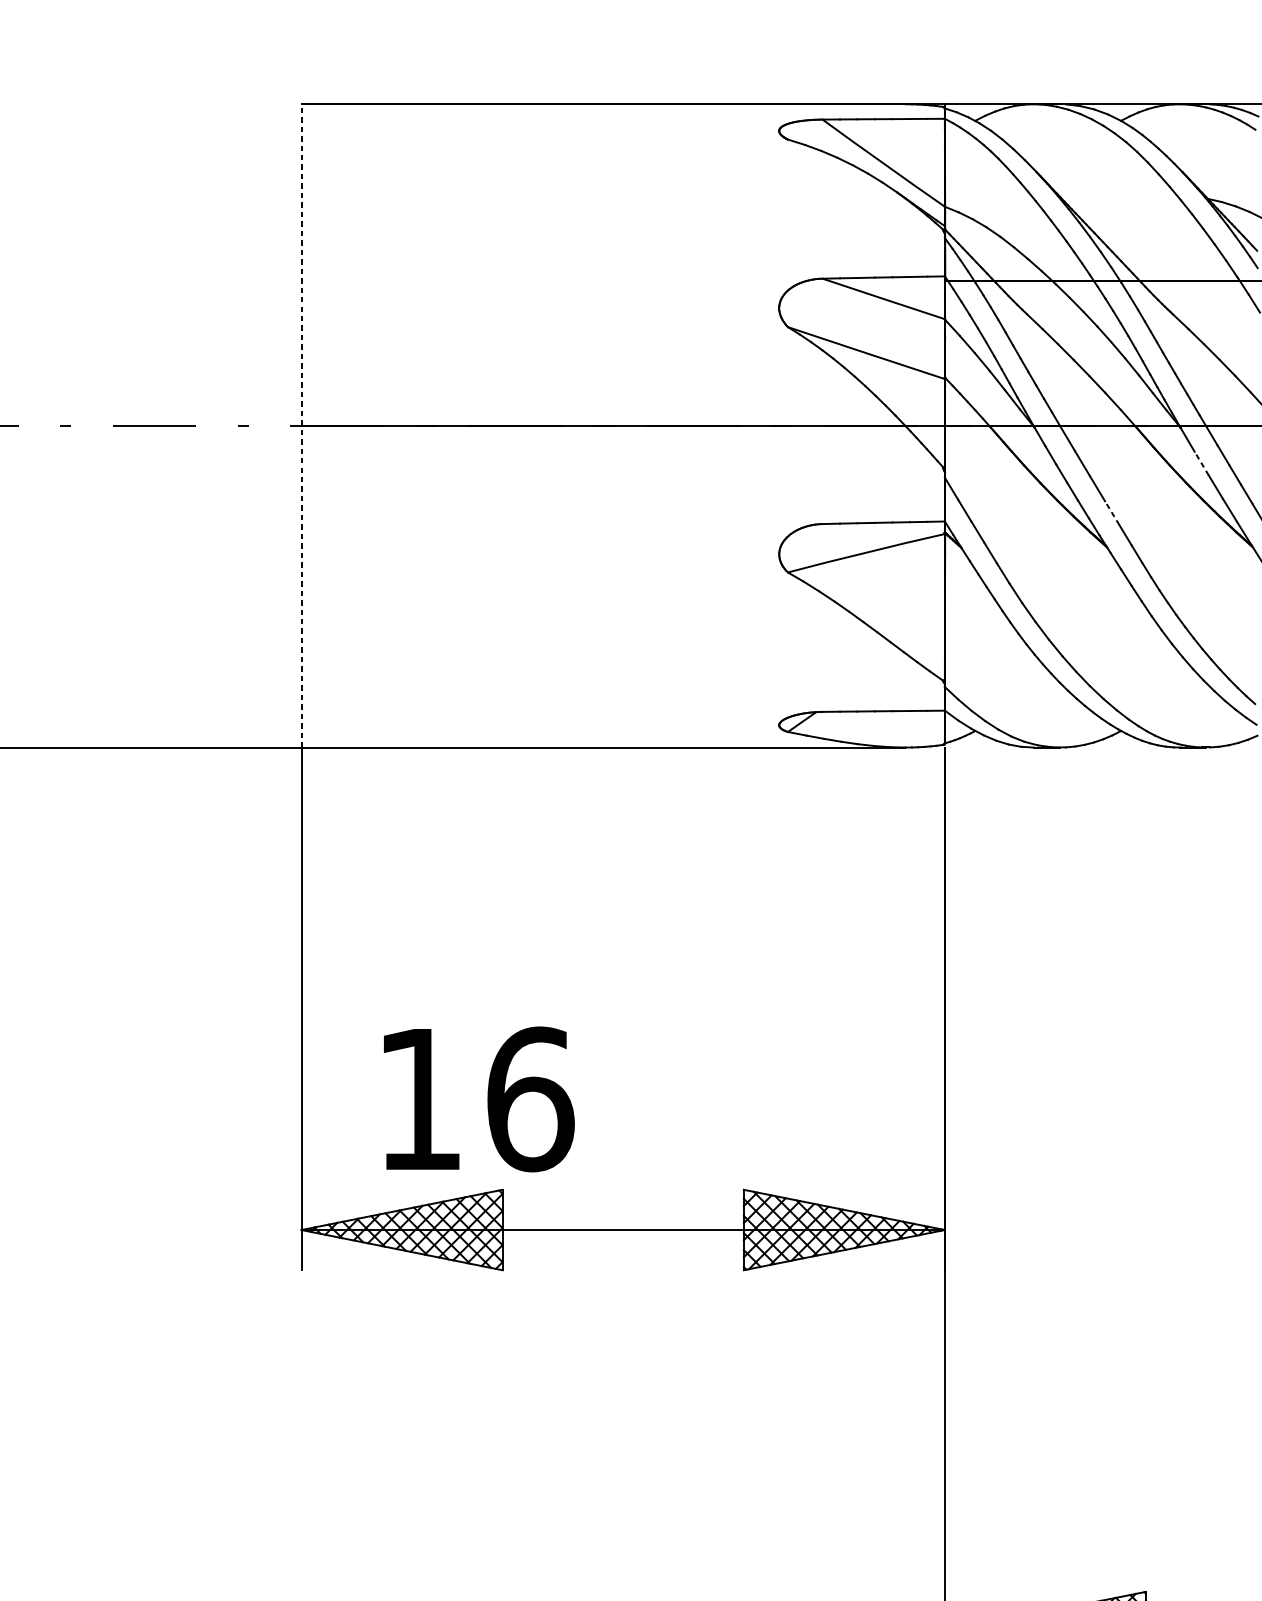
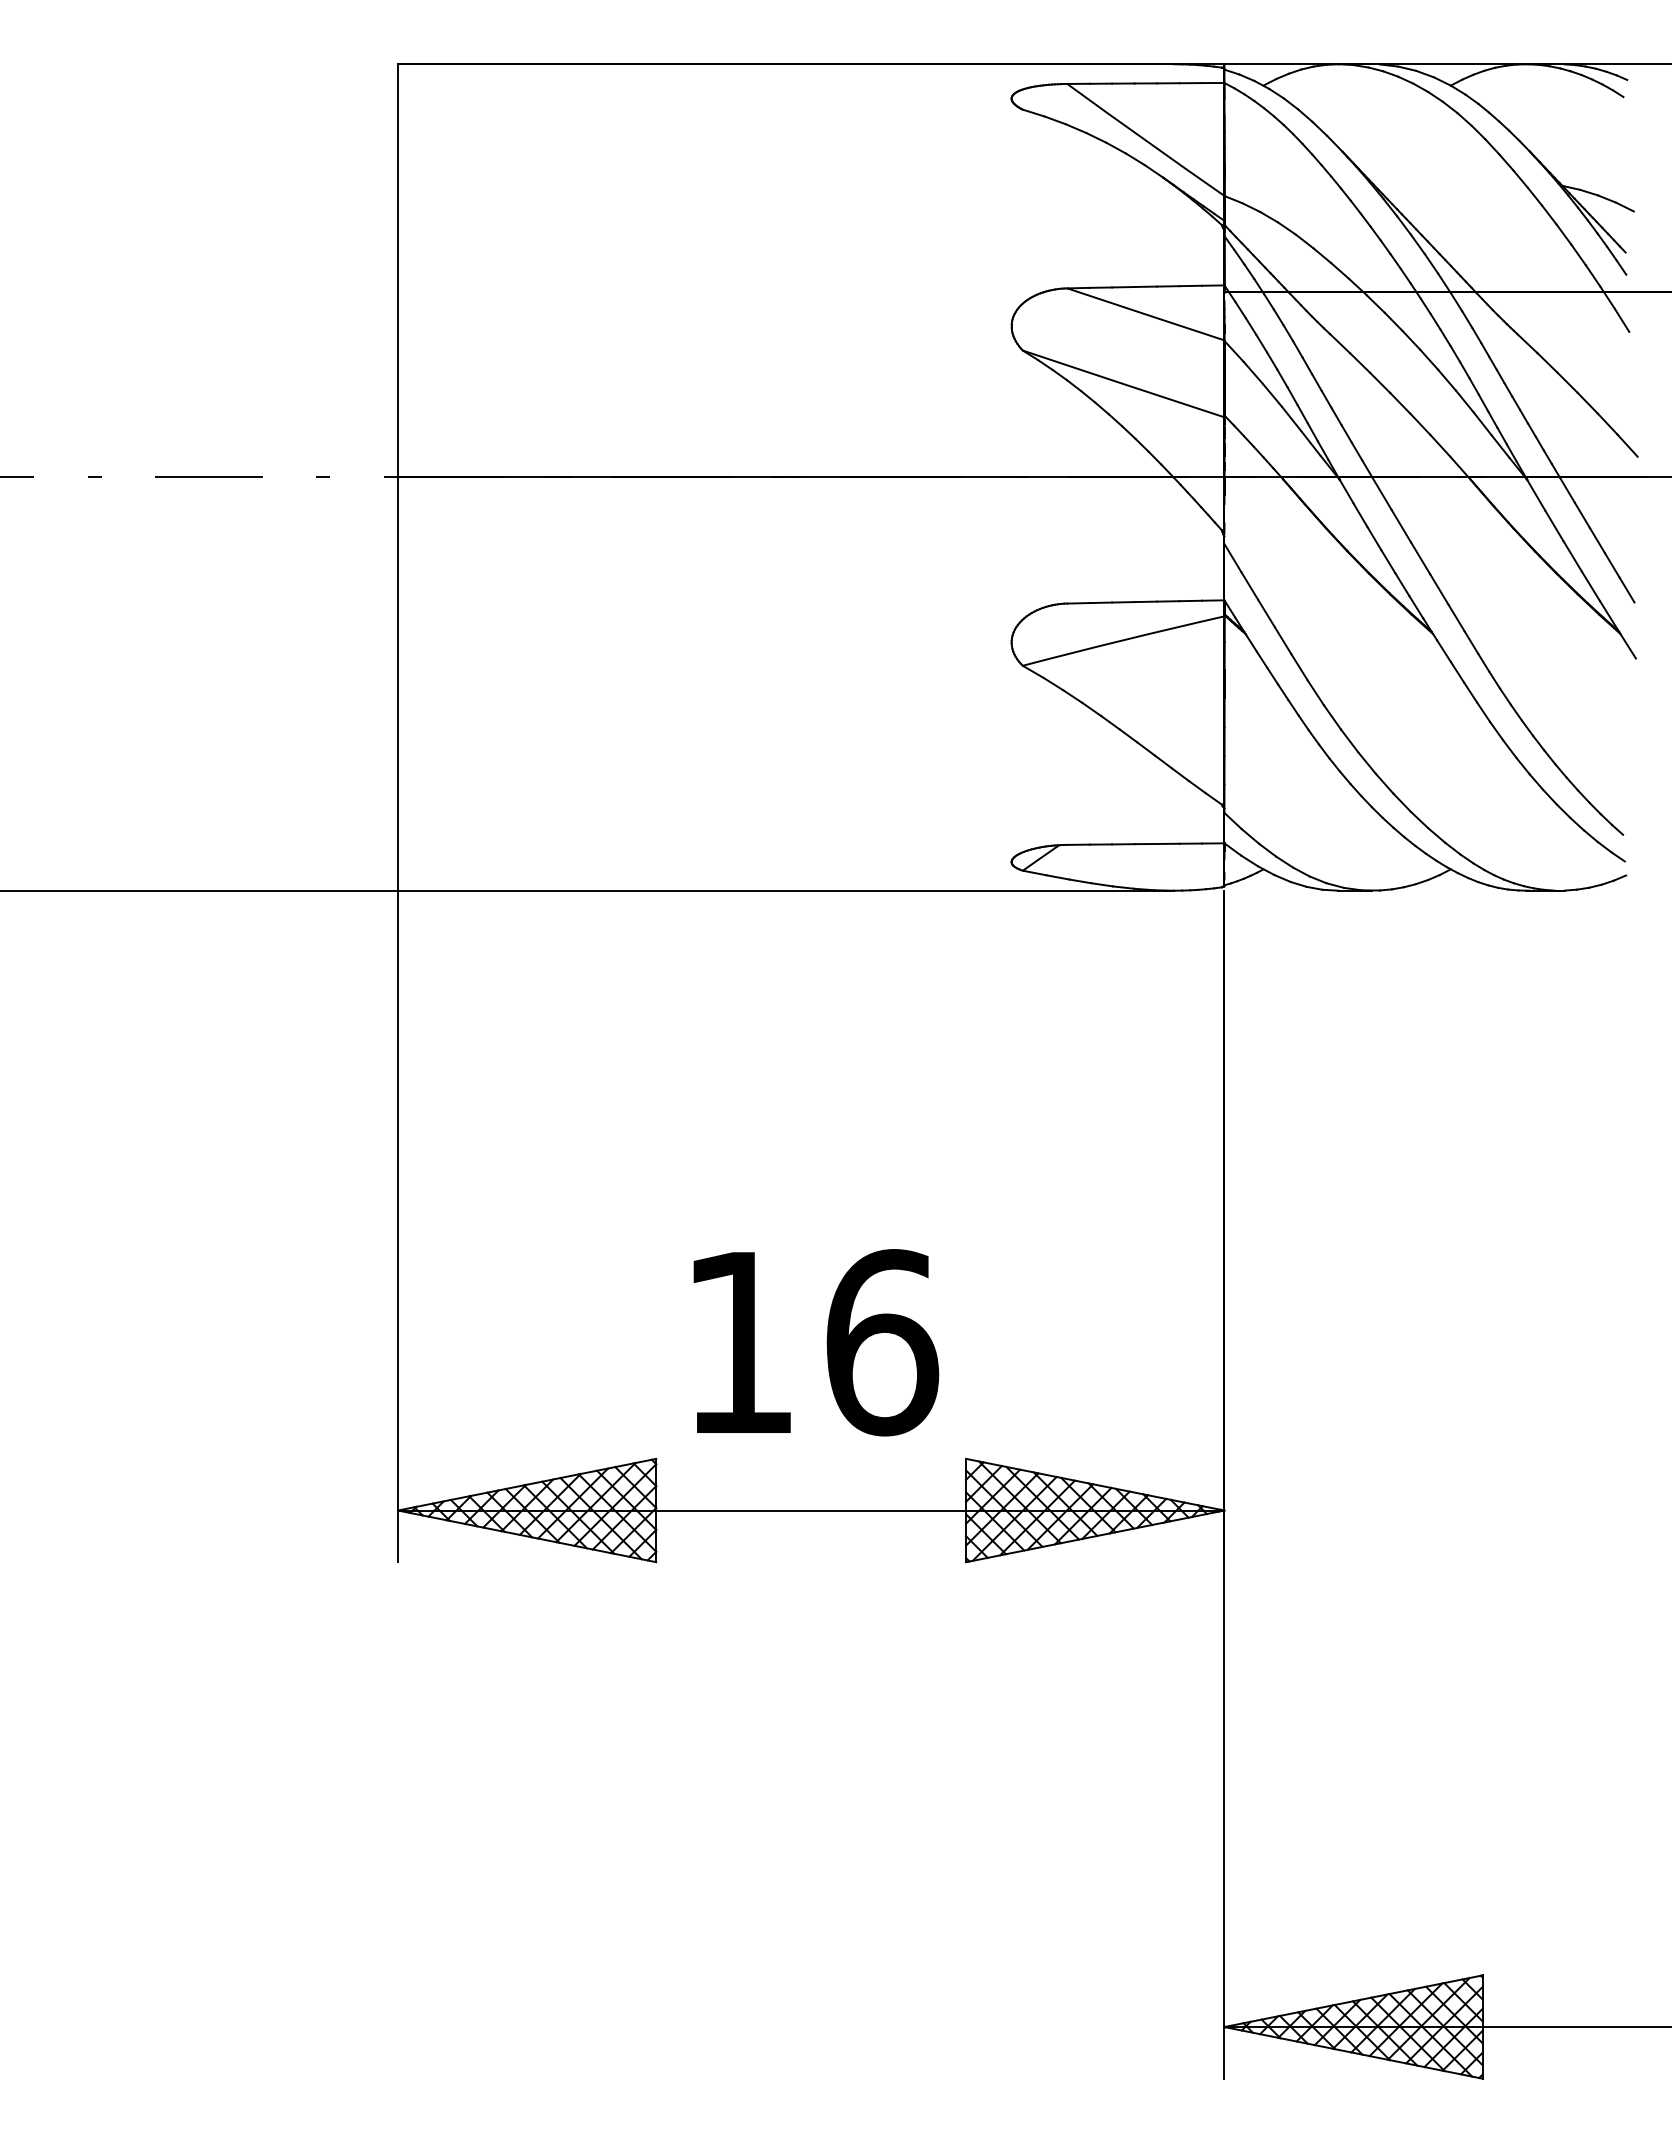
line: (301, 425) -> (398, 477), dashed -> solid
line: (1201, 463) -> (1554, 525), dashed -> solid
line: (1112, 513) -> (1439, 589), dashed -> solid
text: (479, 1099) -> (816, 1342), moved

